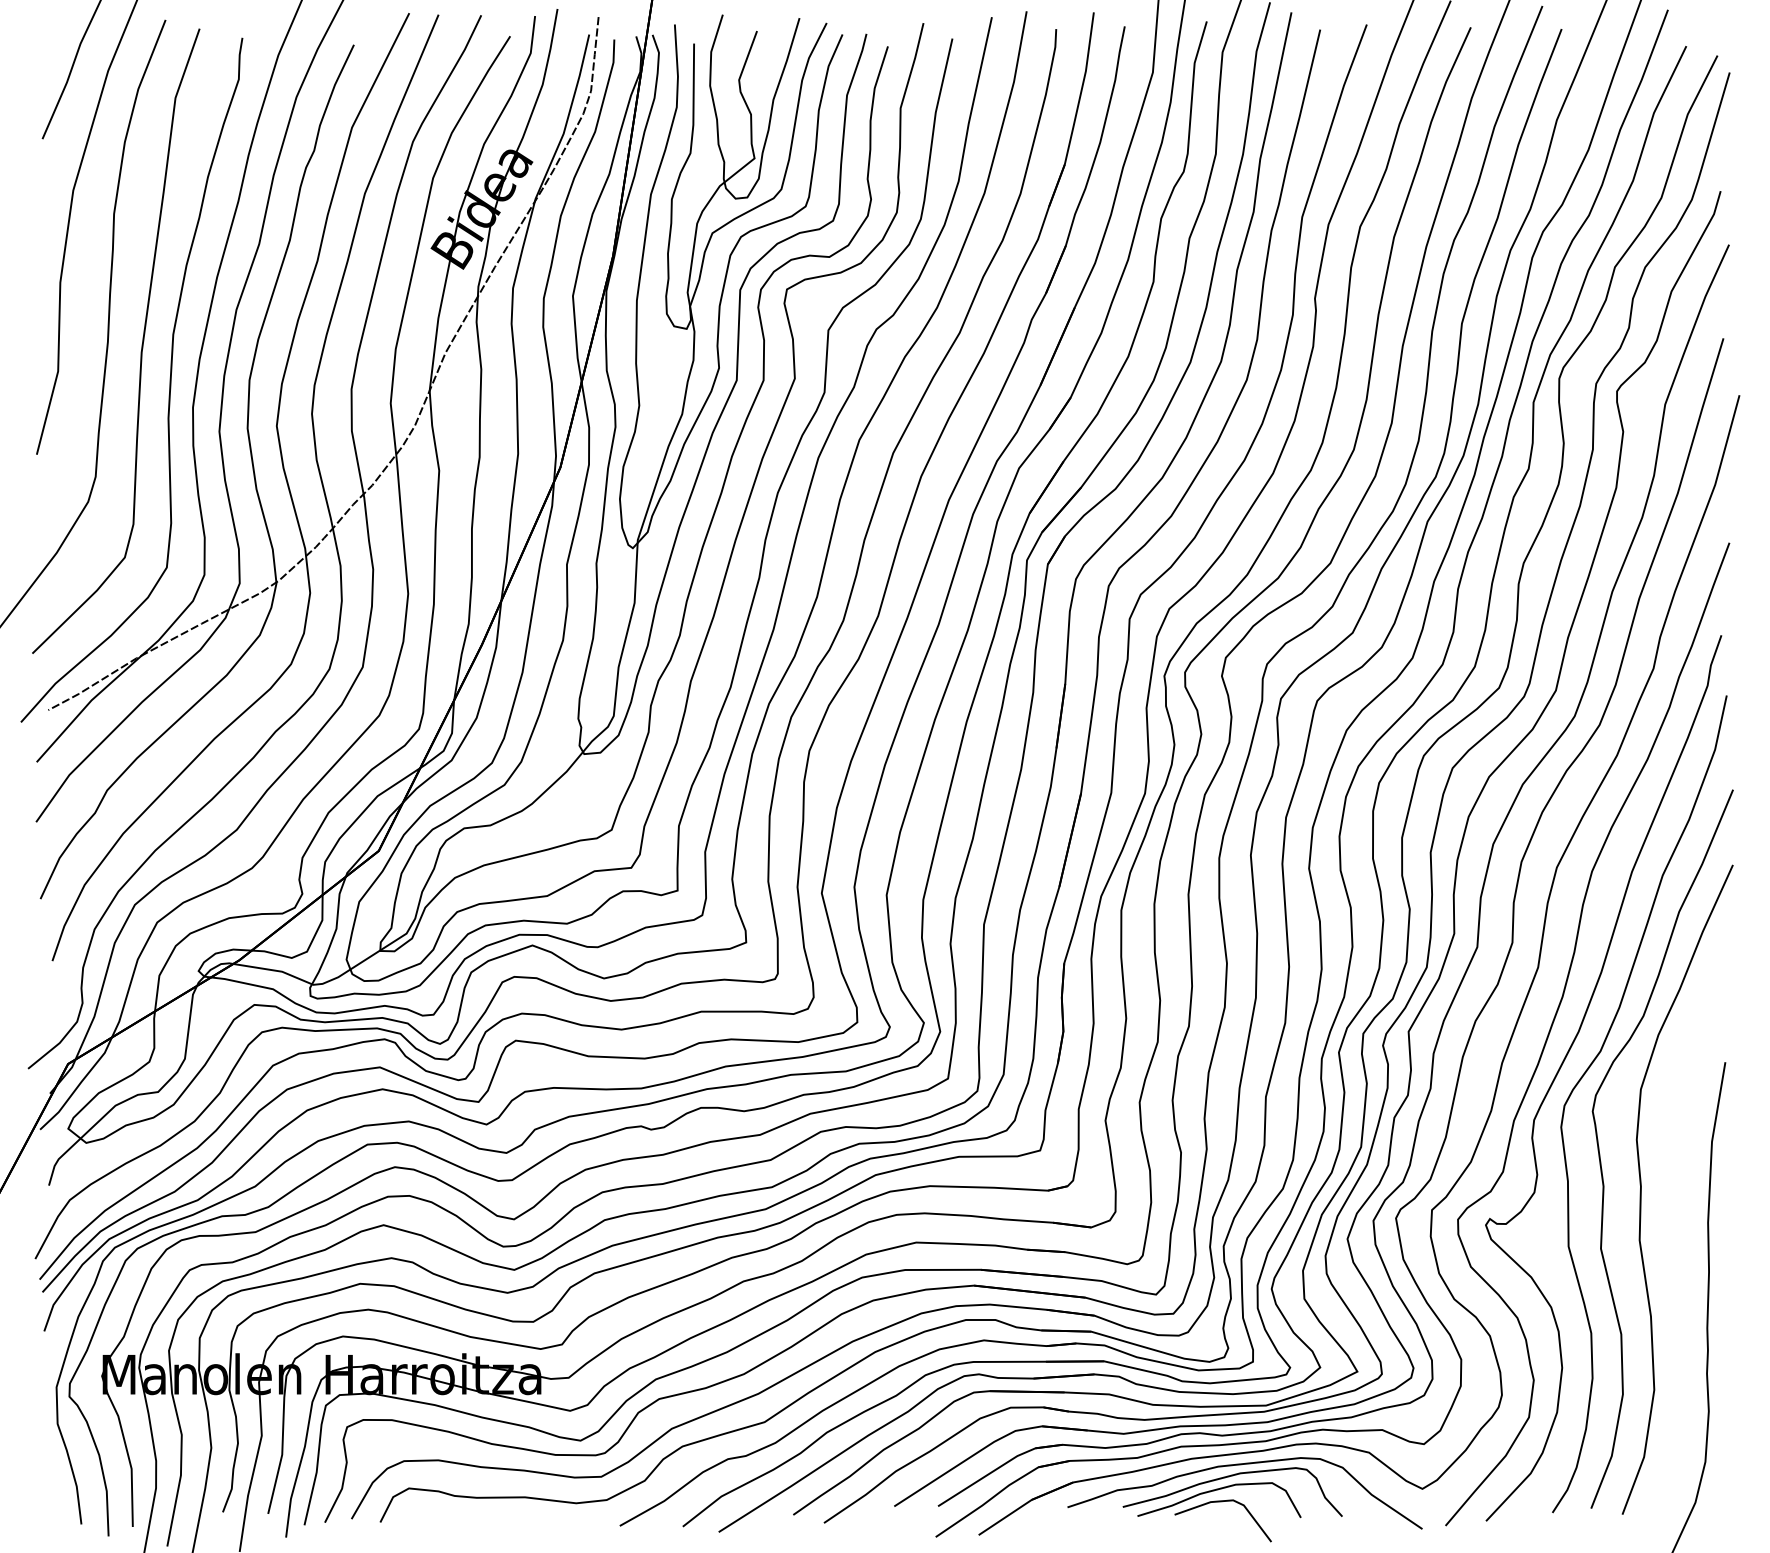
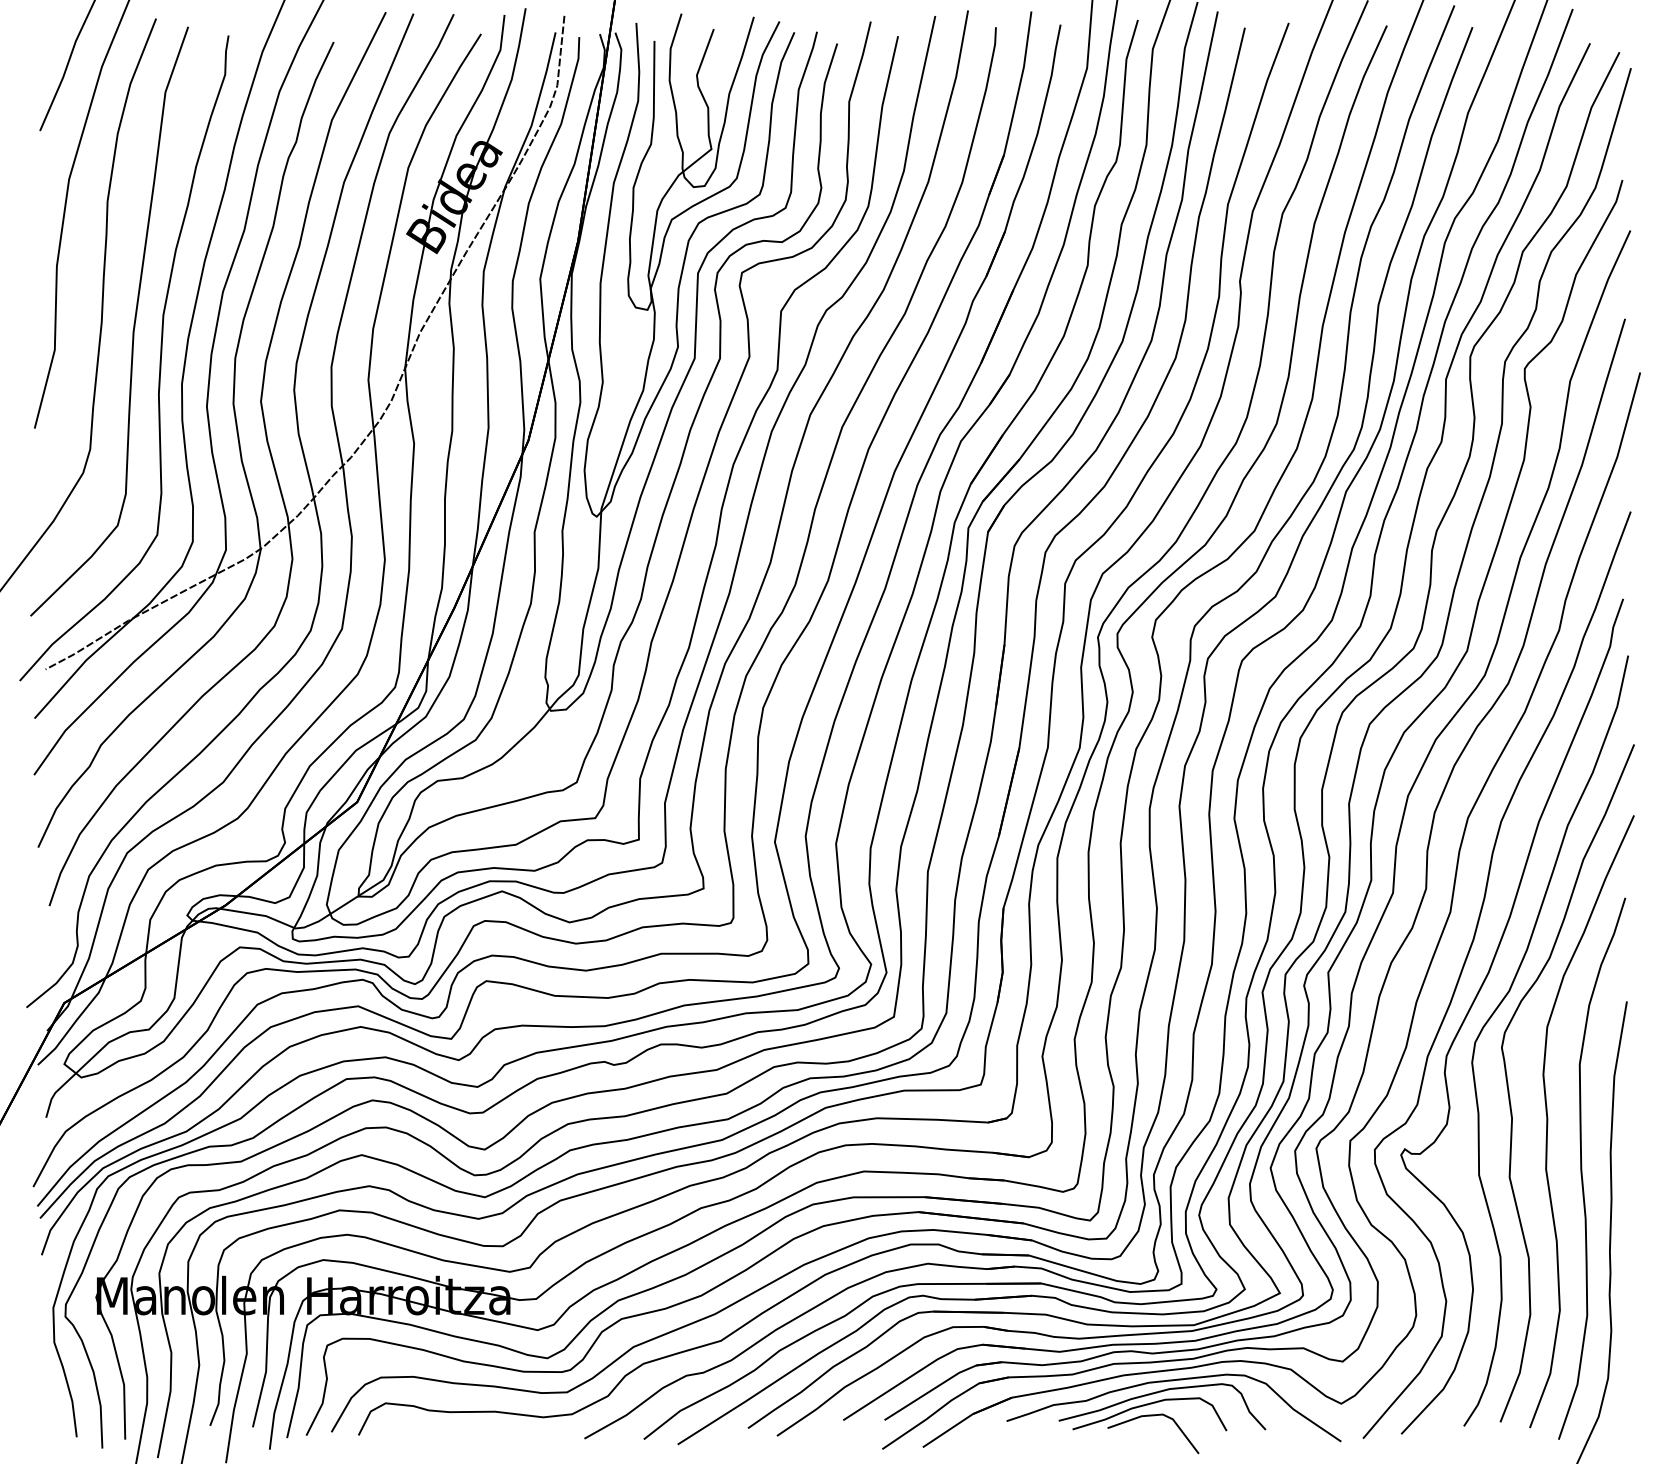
curve: (1678, 1239) -> (1582, 1168), added

